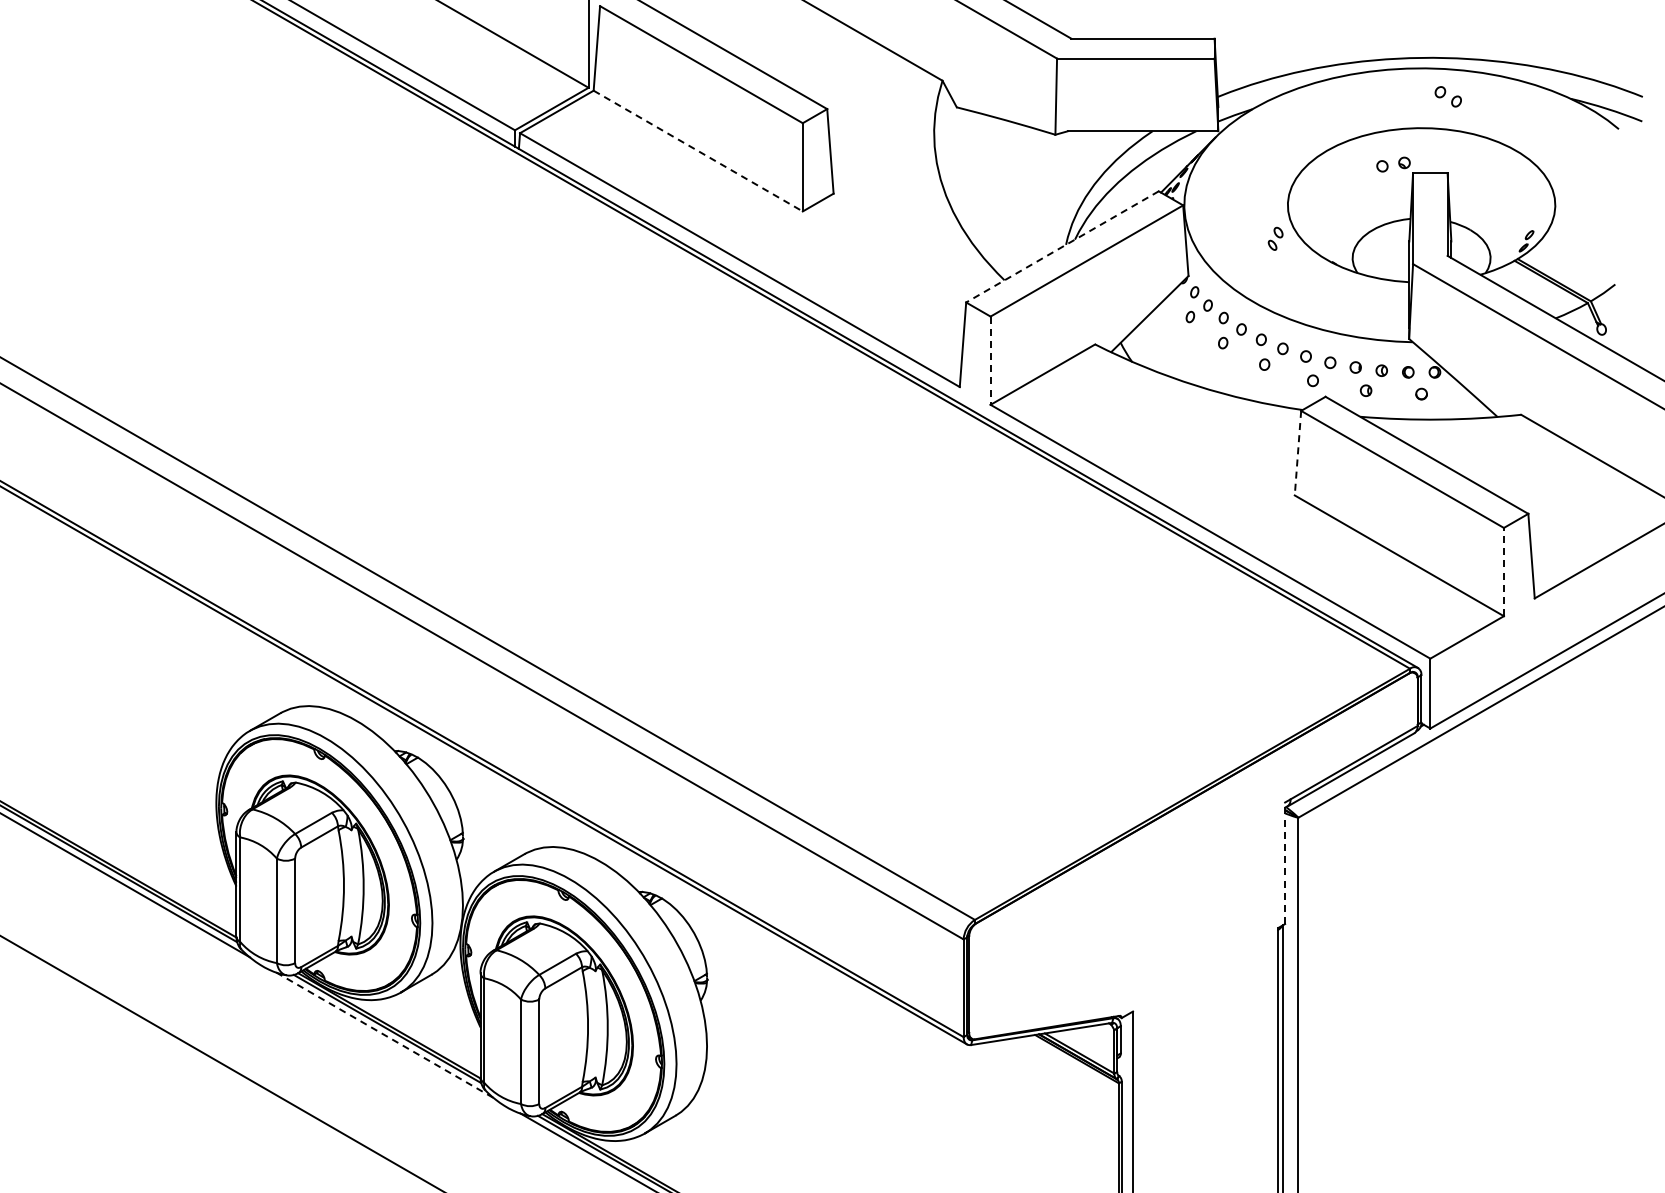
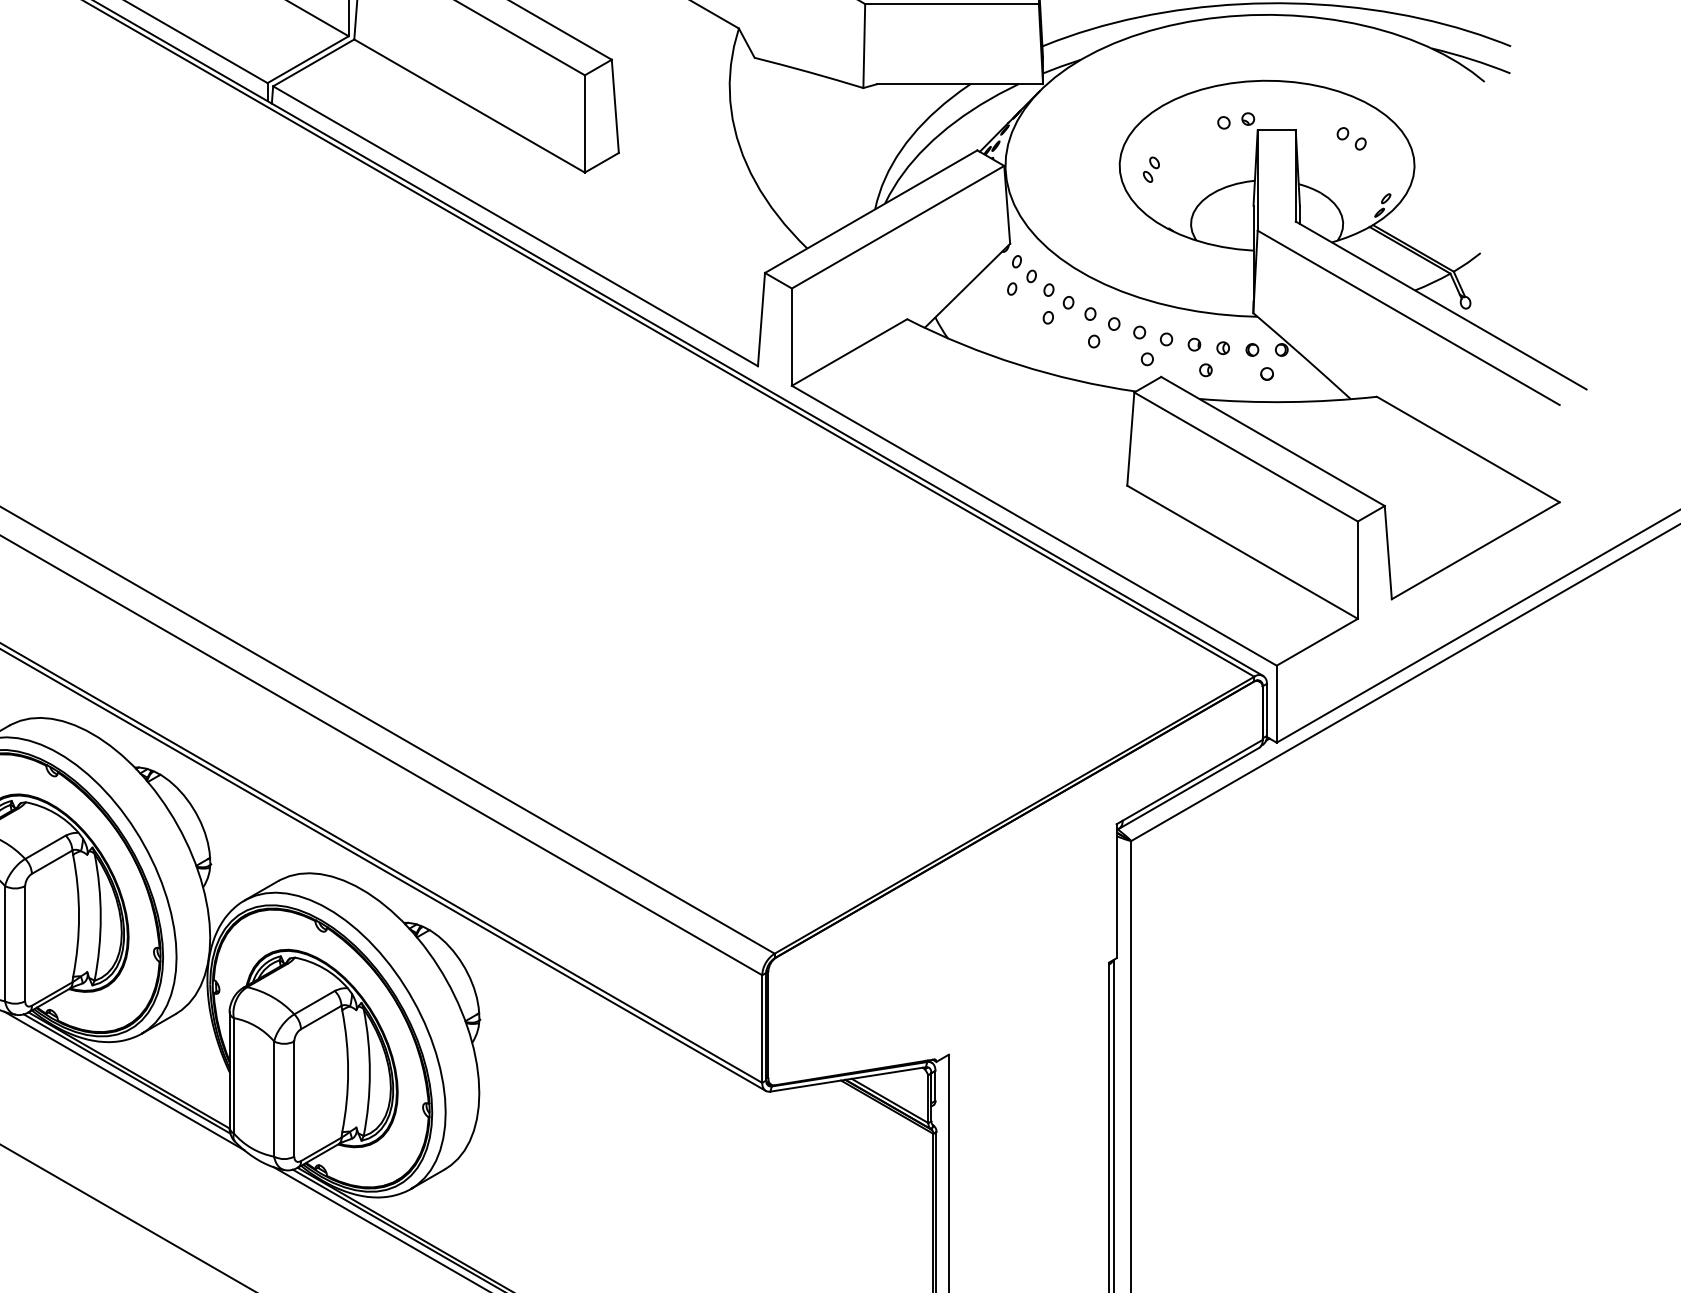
part: (1447, 96) -> (1350, 138), moved
line: (698, 151) -> (469, 106), dashed -> solid
part: (1275, 238) -> (1151, 169), moved
line: (1062, 247) -> (871, 212), dashed -> solid
line: (990, 361) -> (791, 338), dashed -> solid
line: (1297, 453) -> (1130, 439), dashed -> solid
line: (1503, 571) -> (1357, 569), dashed -> solid
line: (1285, 863) -> (1117, 891), dashed -> solid
line: (385, 1035) -> (124, 1081), dashed -> solid

